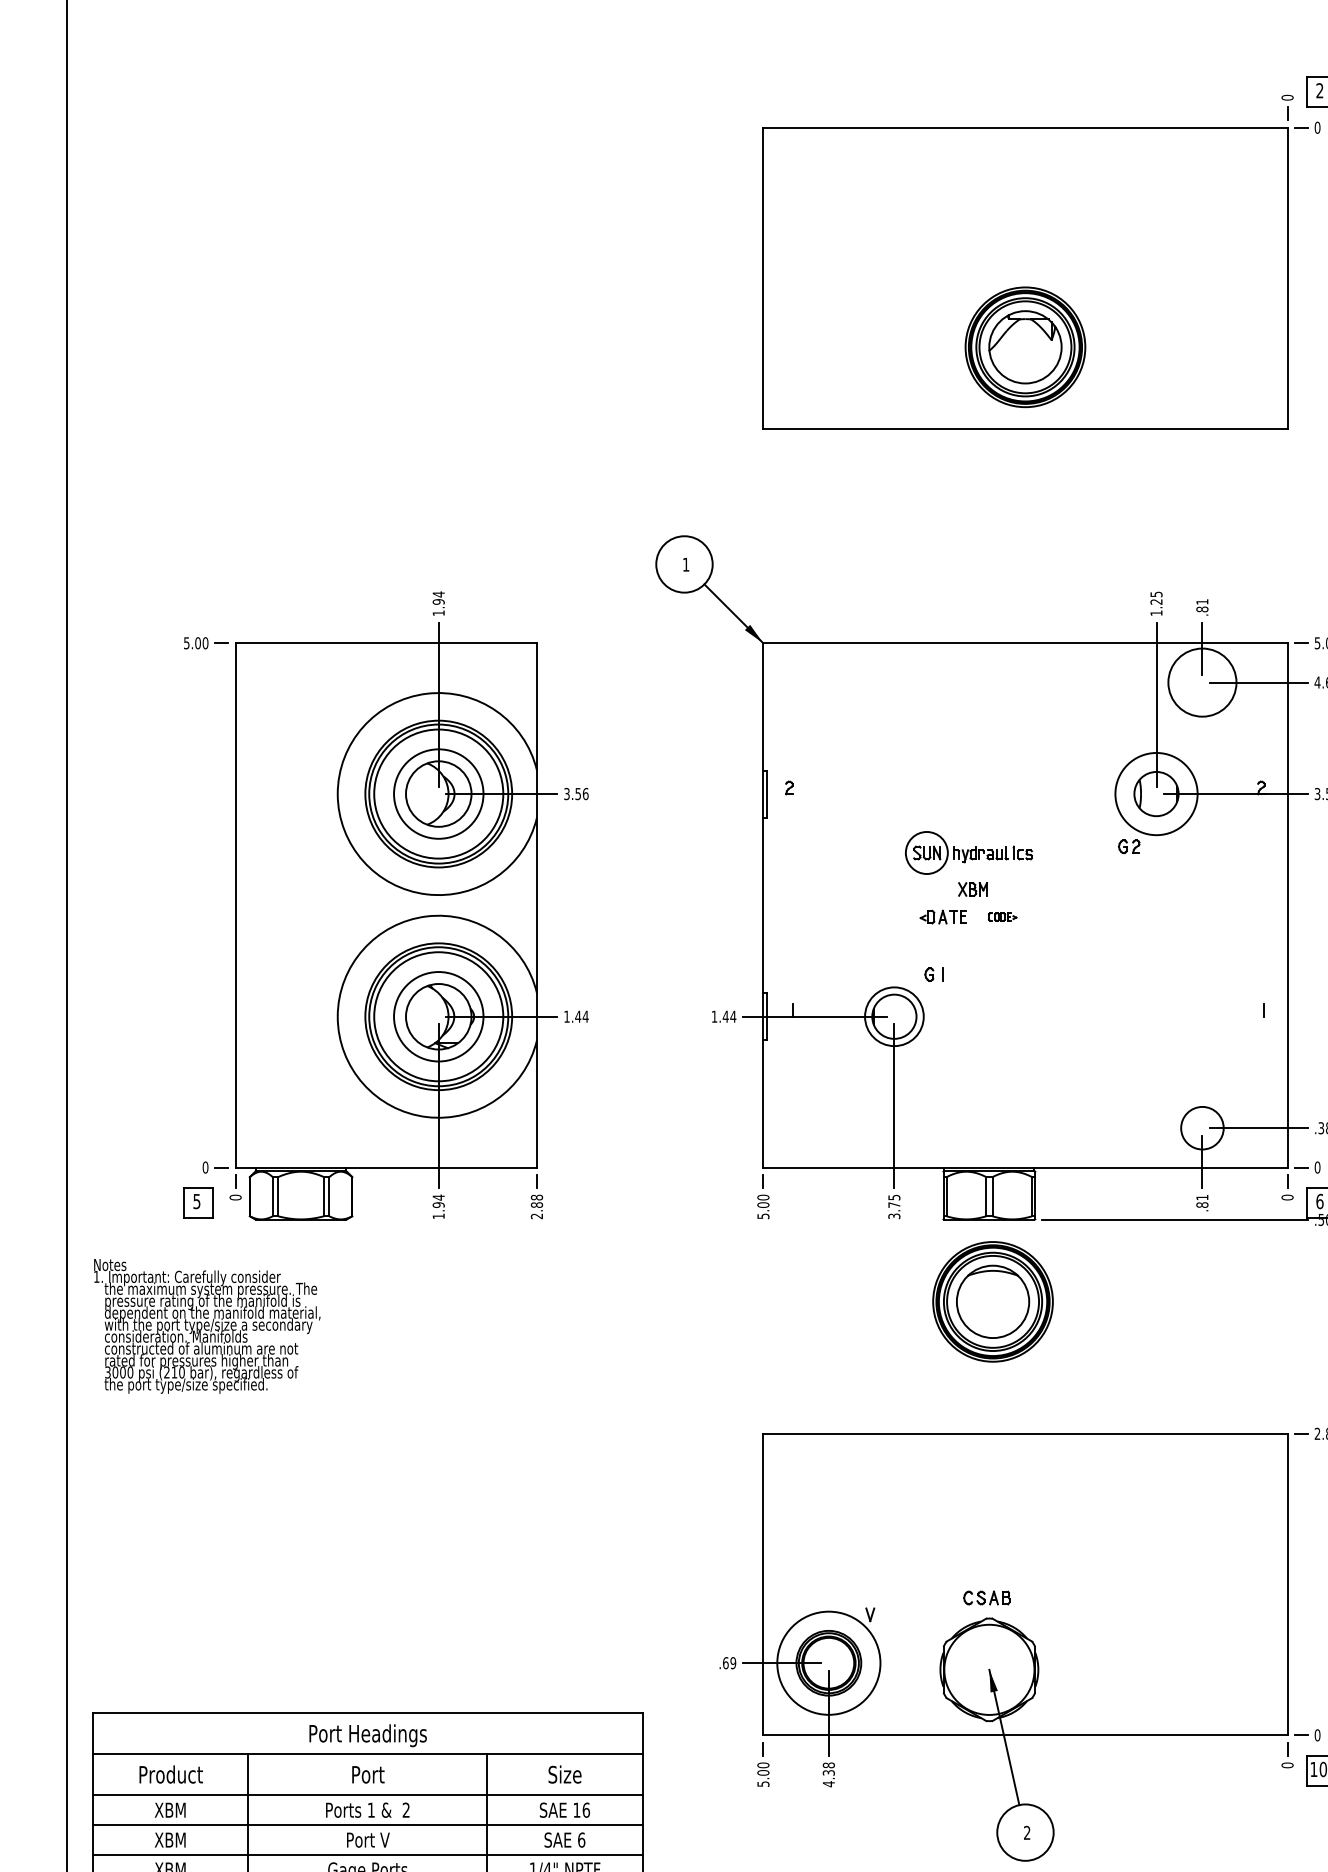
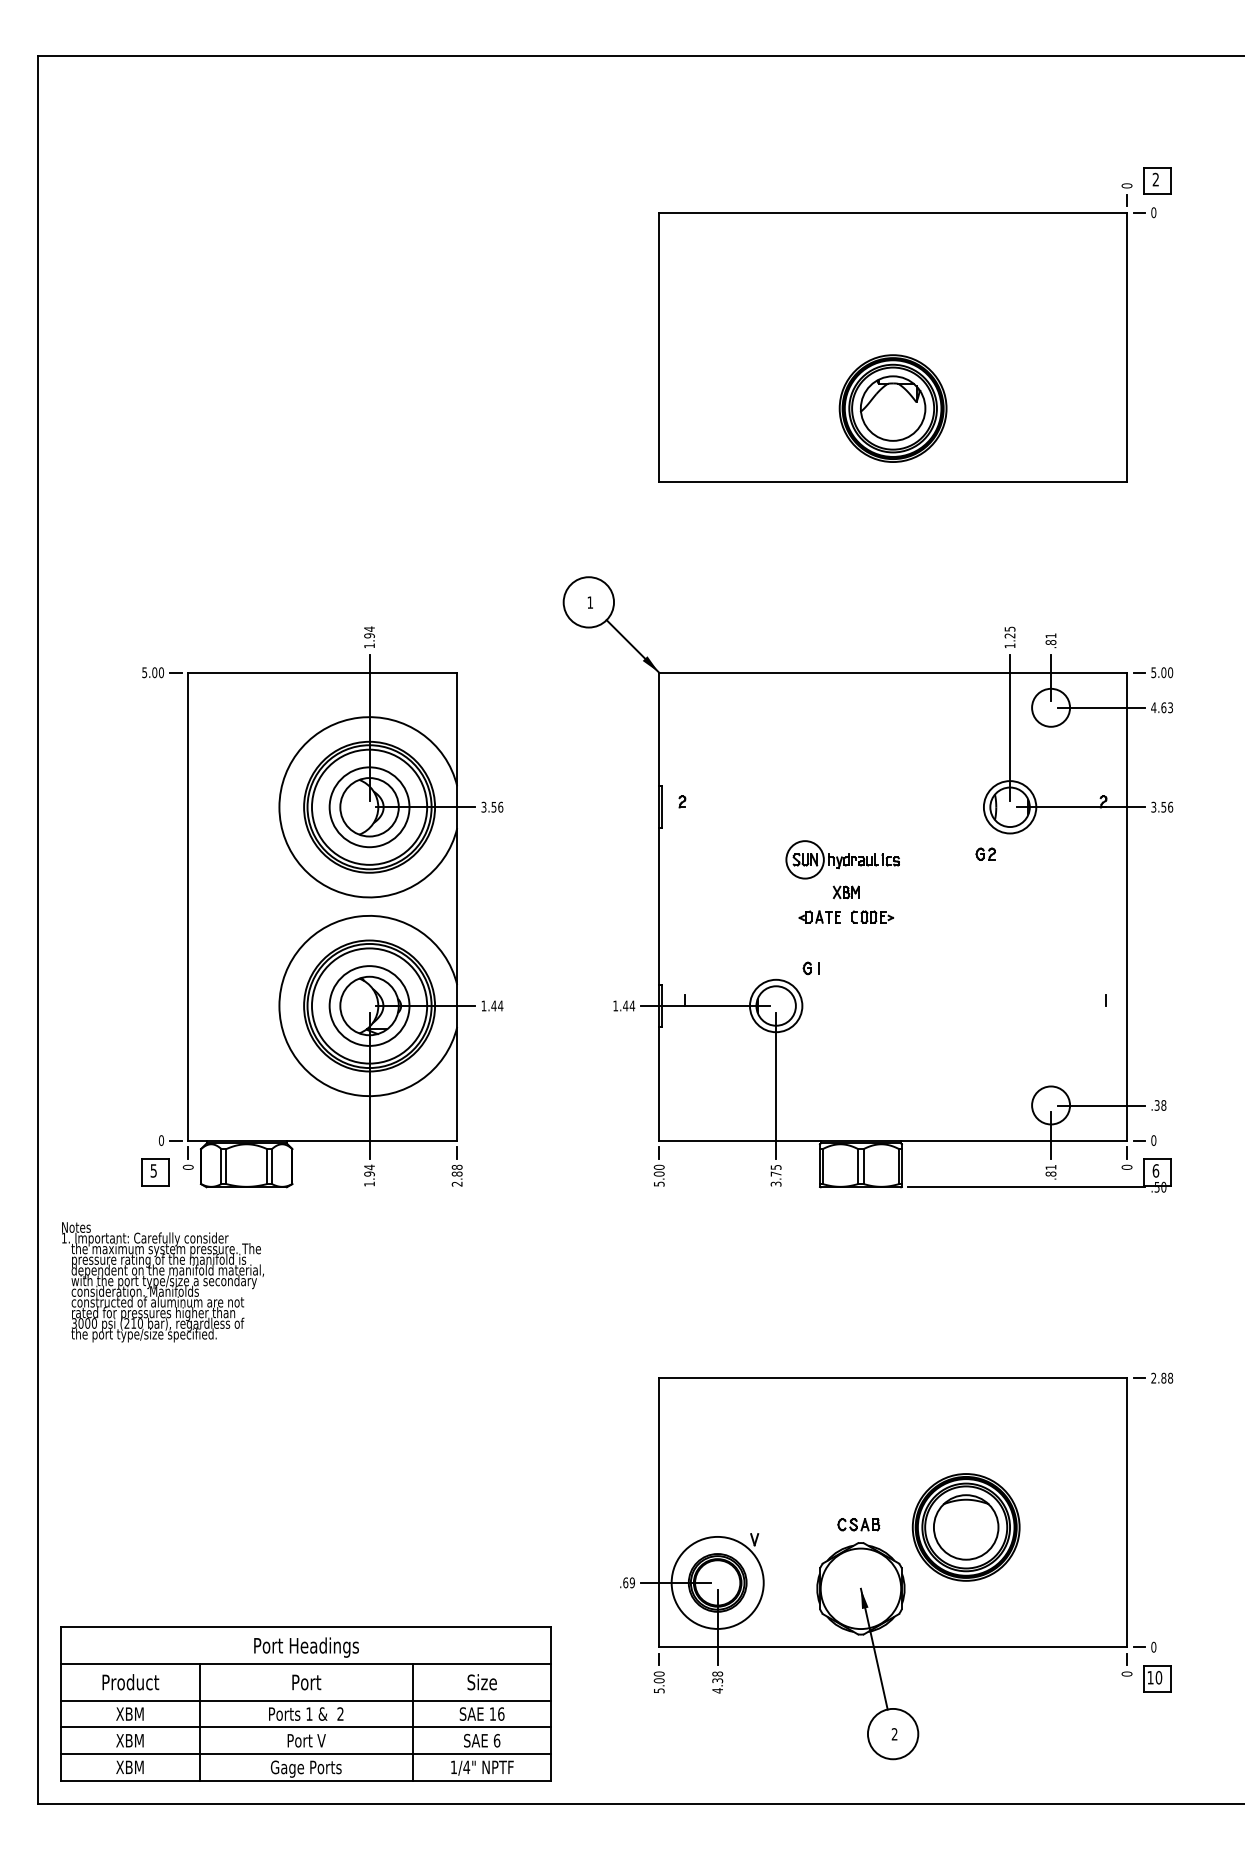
circle: (1202, 682) -> (1051, 707), size x0.62
circle: (1155, 794) -> (1009, 807), size x0.71
part: (1002, 916) -> (872, 916), size x1.67
part: (992, 1301) -> (965, 1527), moved

